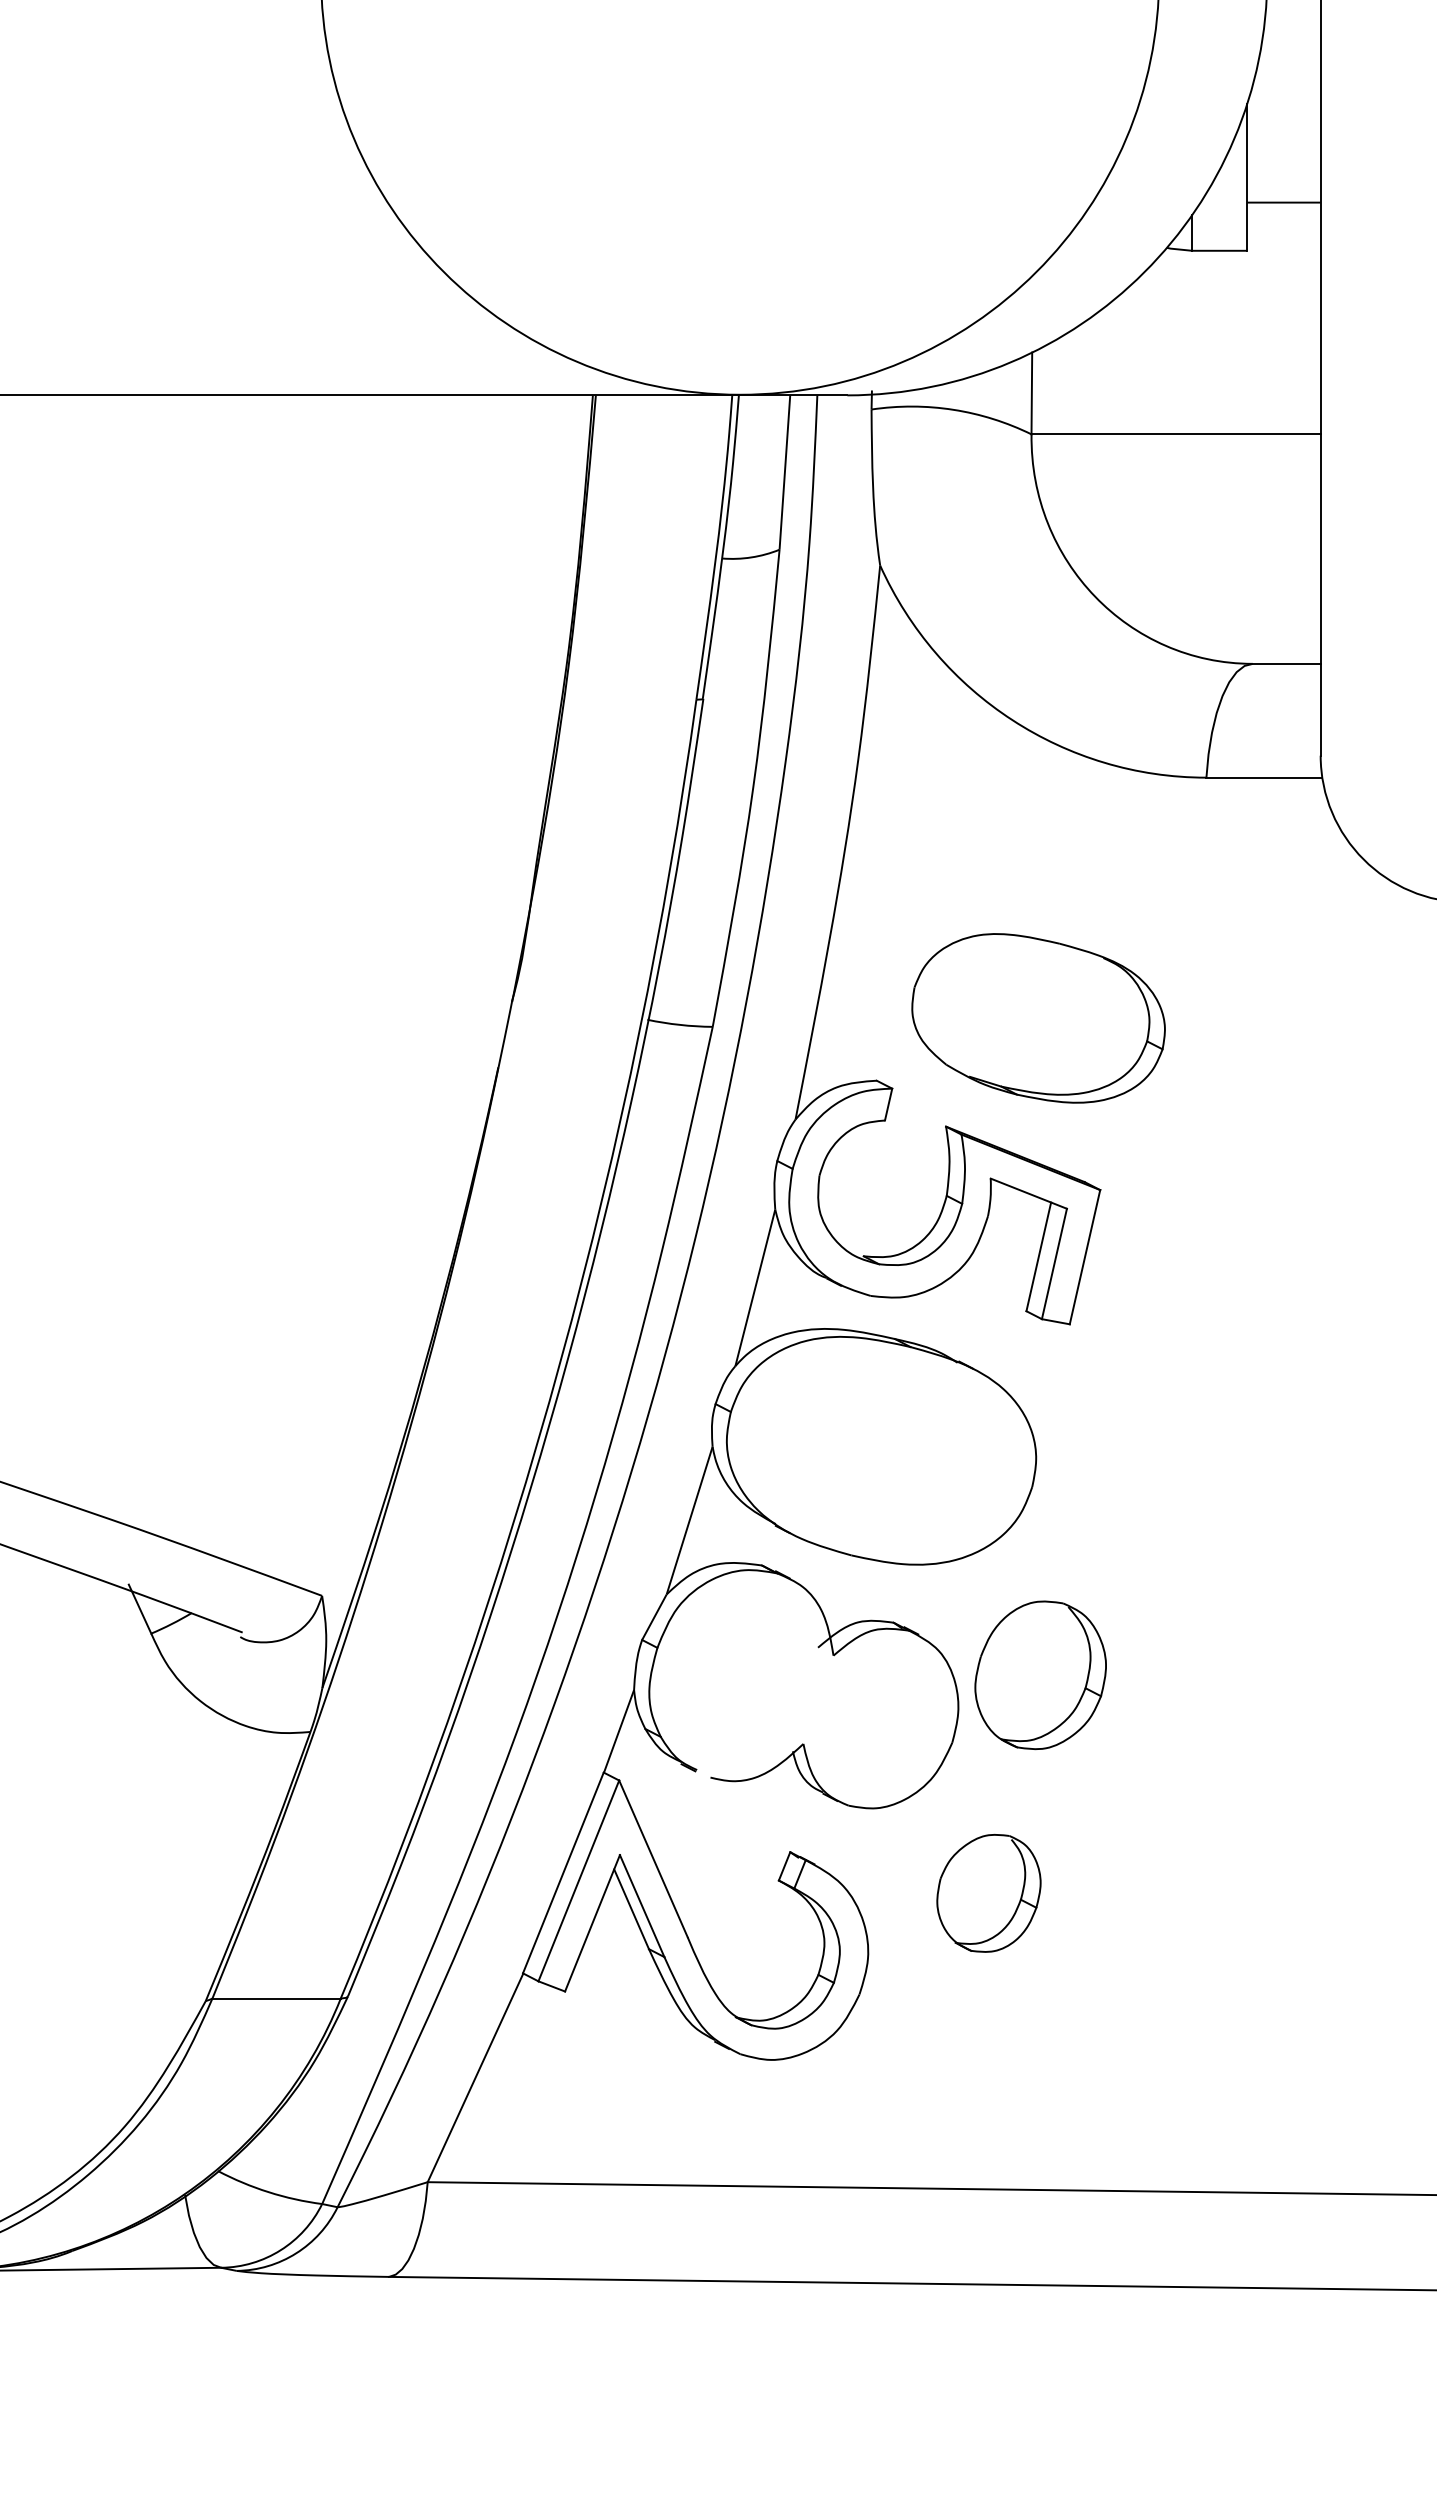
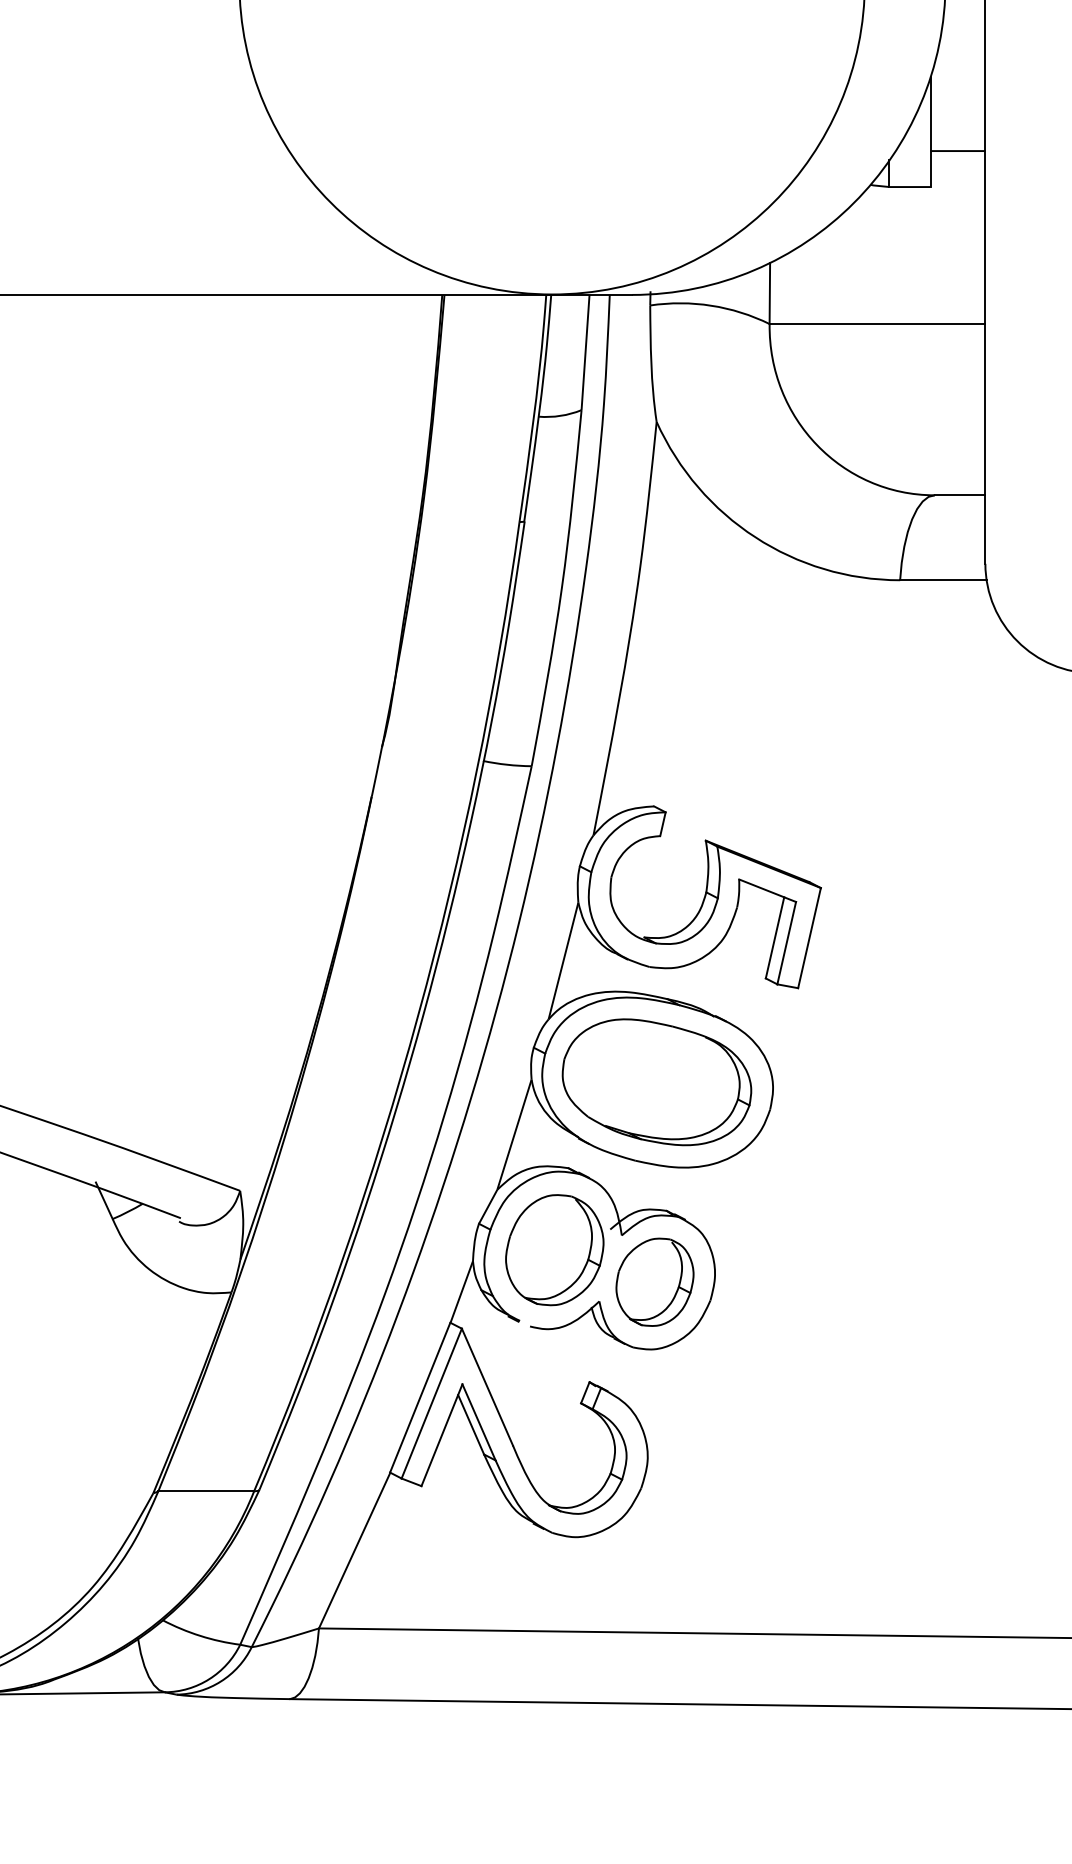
part: (1038, 1018) -> (656, 1082), moved
part: (1040, 1675) -> (554, 1250), moved
part: (988, 1893) -> (654, 1282), moved

